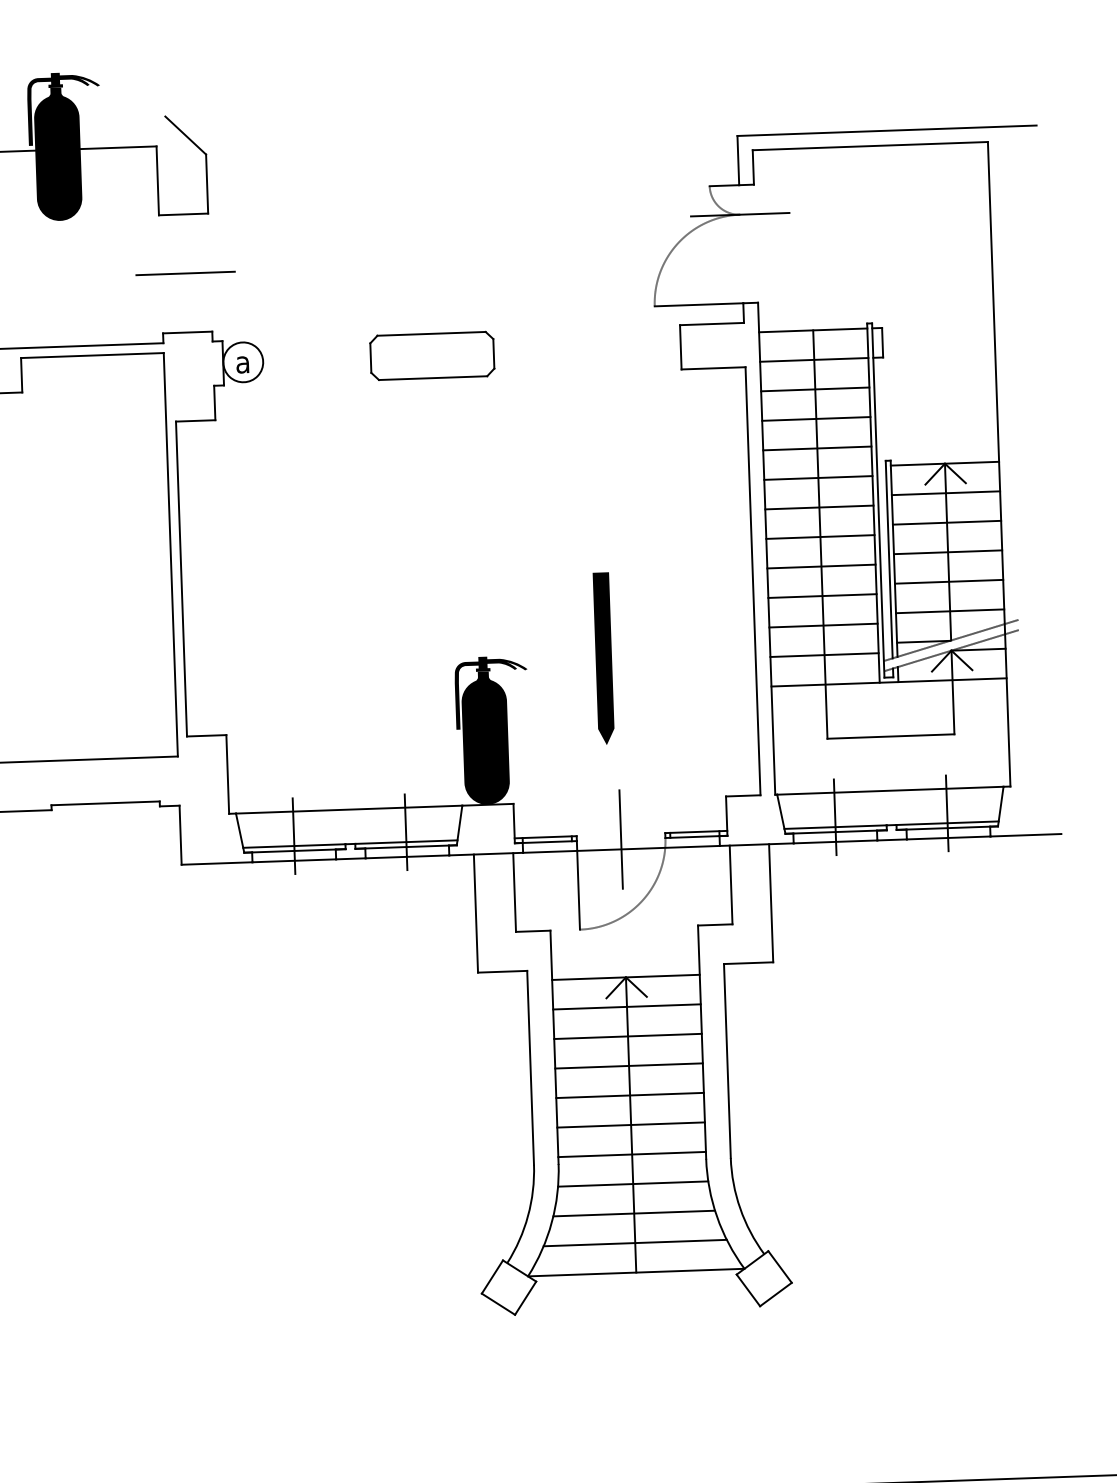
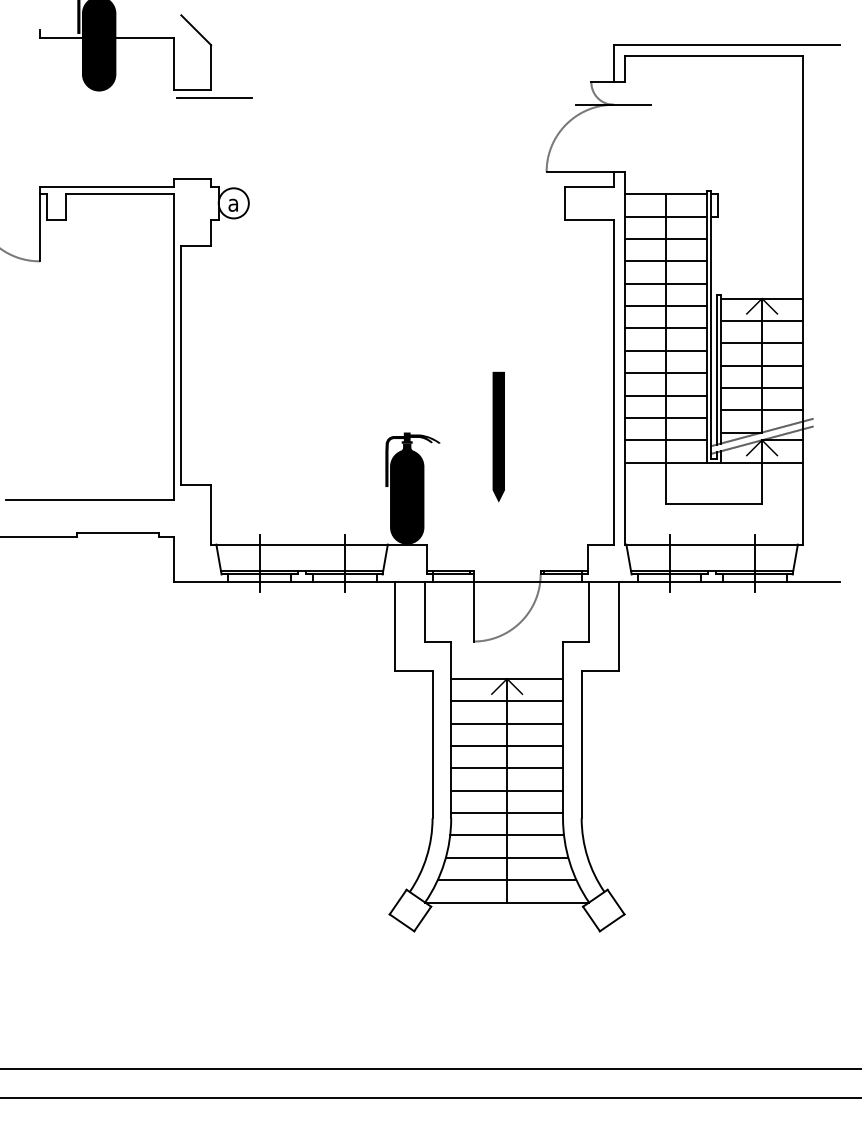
line: (185, 273) -> (214, 97), moved
part: (431, 355) -> (376, 203), removed
line: (621, 839) -> (507, 574), removed

